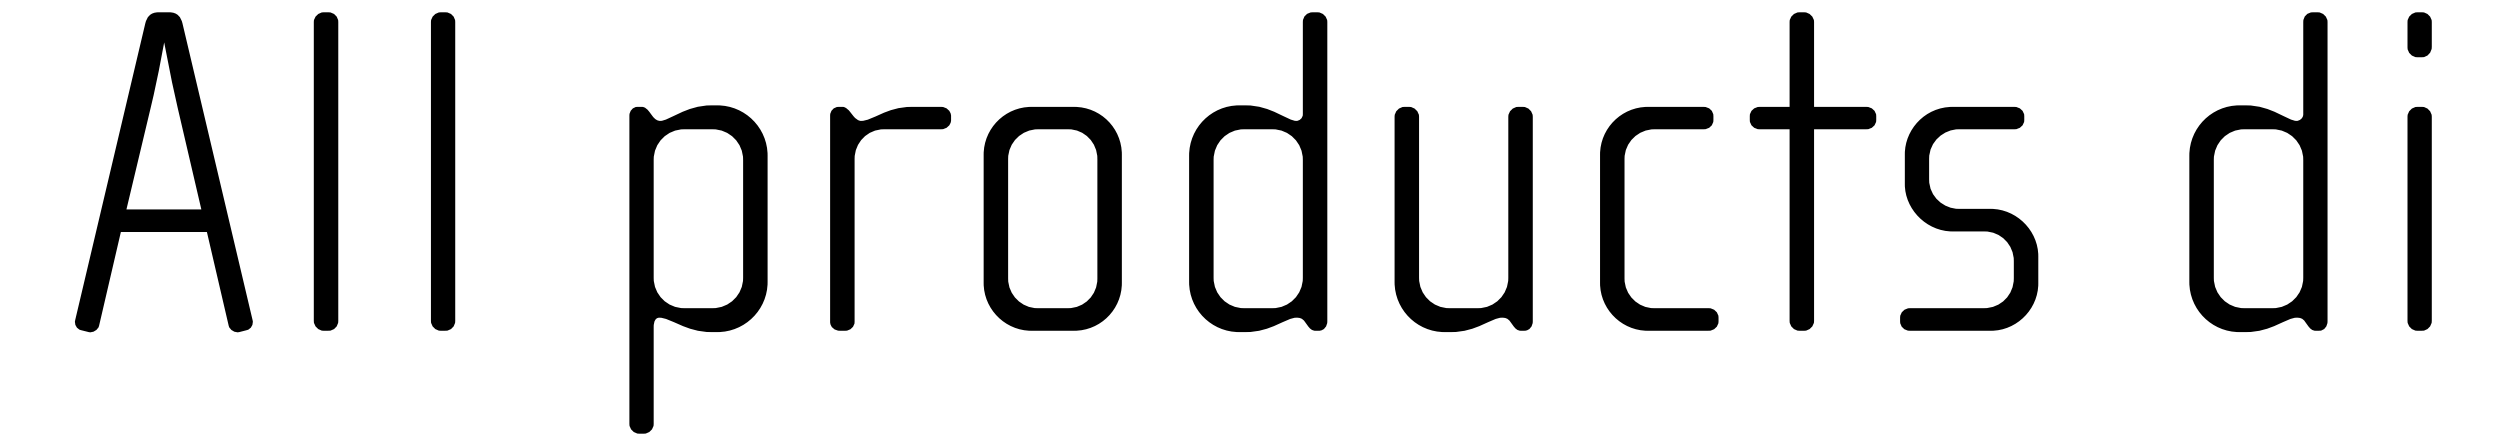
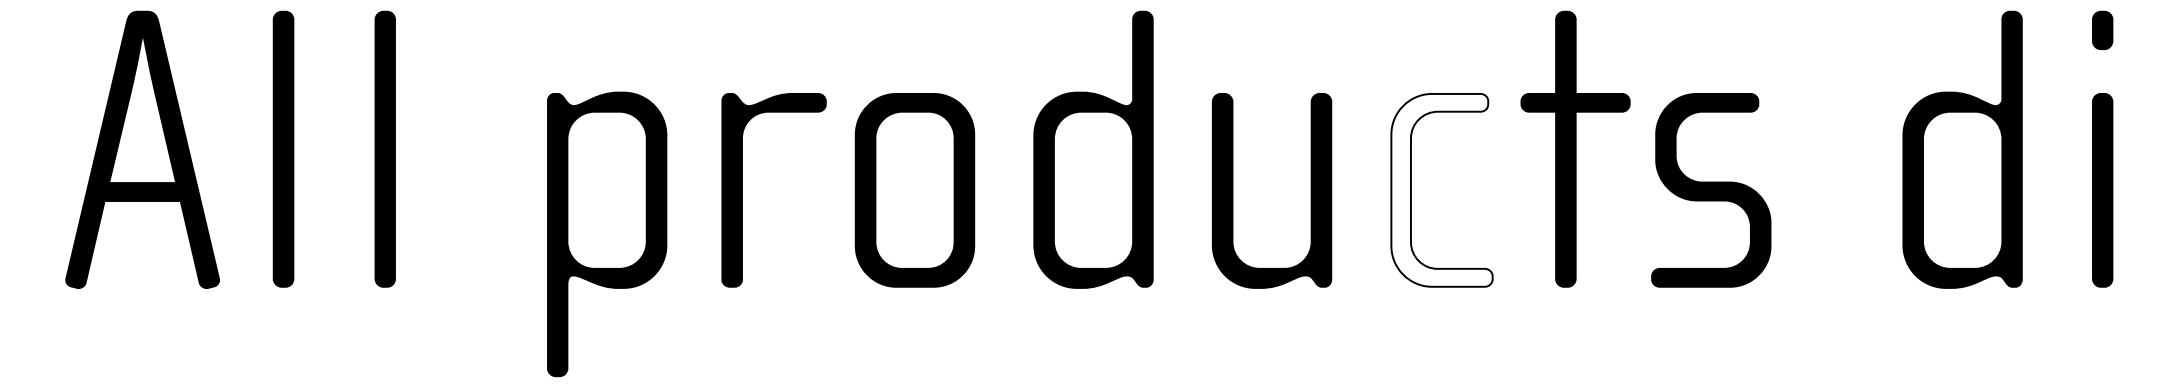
fill: (1659, 218) -> (1442, 190), removed

